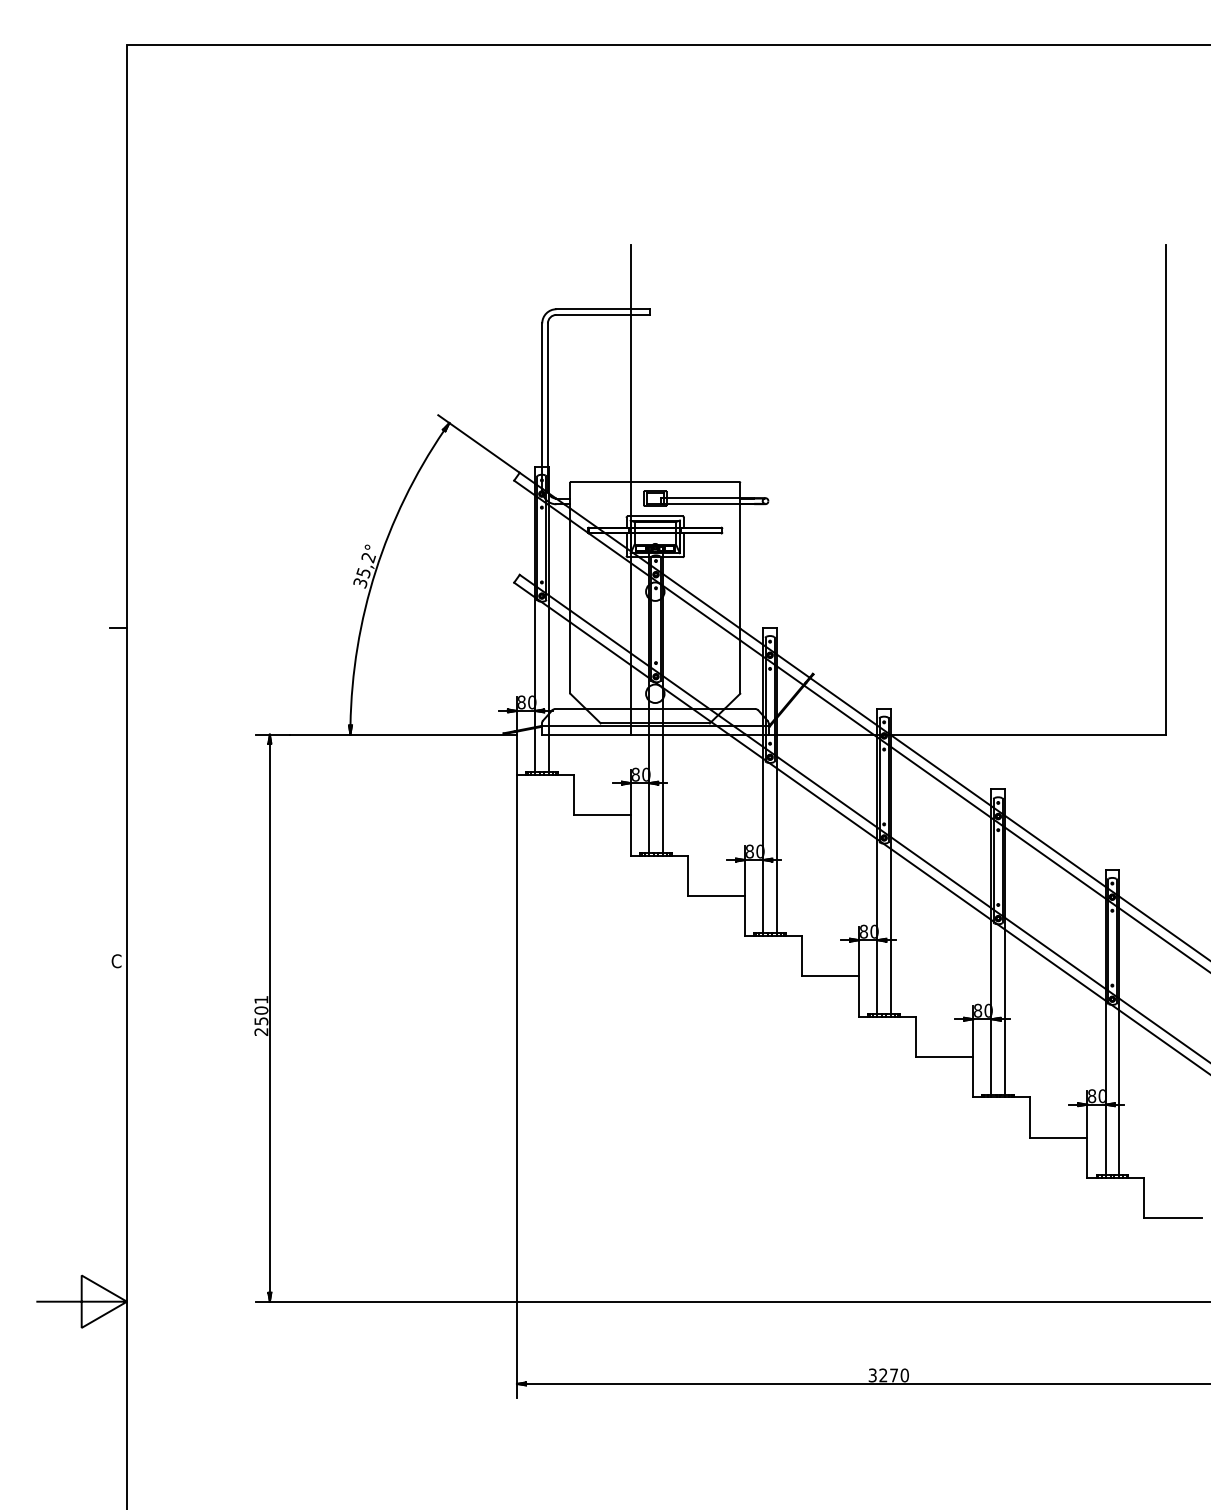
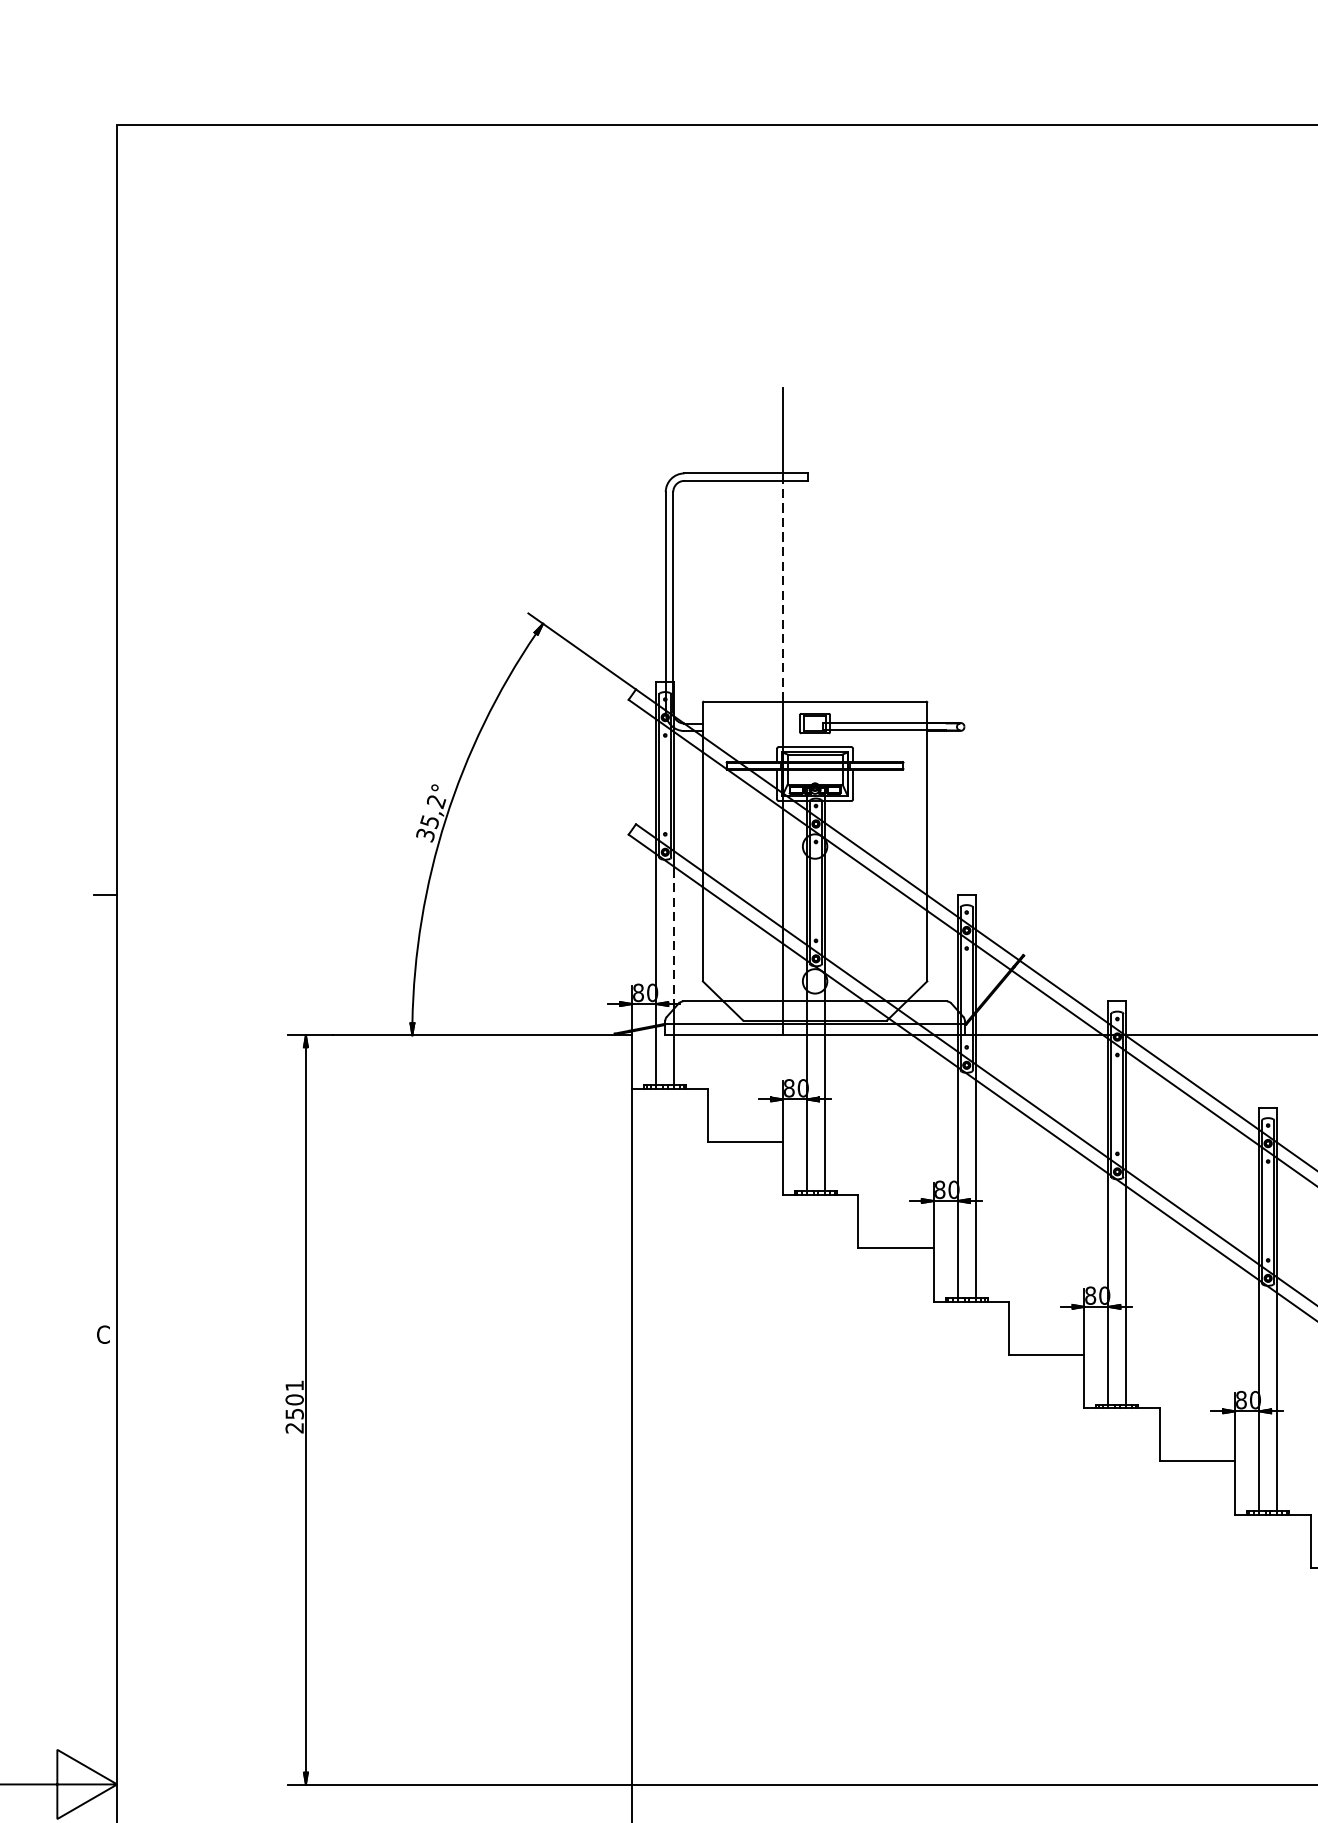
line: (631, 398) -> (783, 591), solid -> dashed
line: (548, 660) -> (673, 937), solid -> dashed

